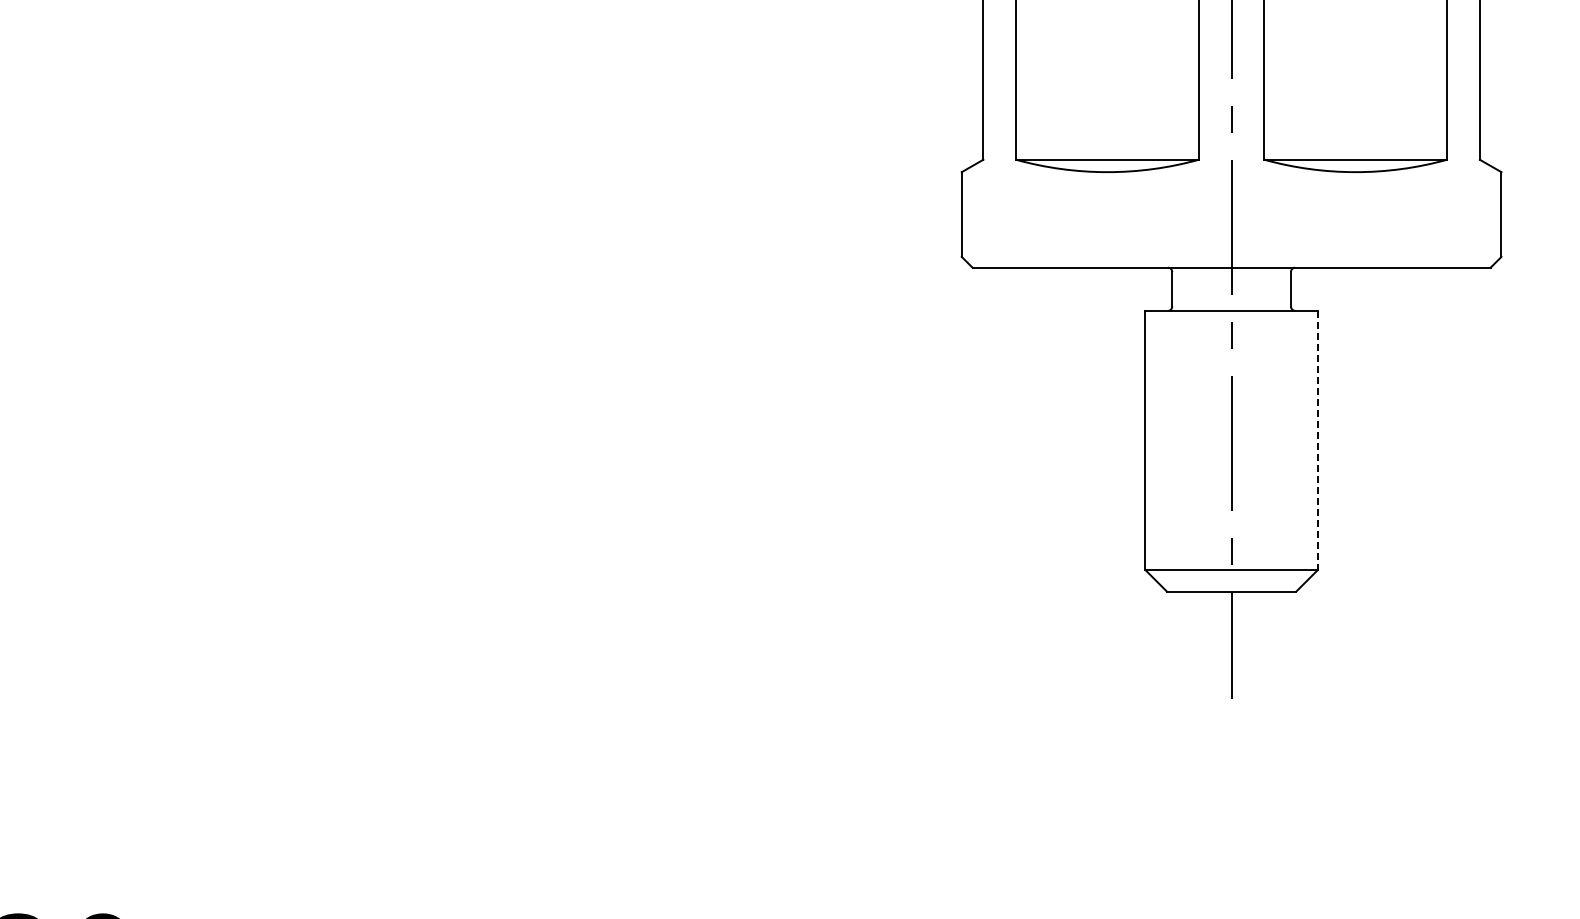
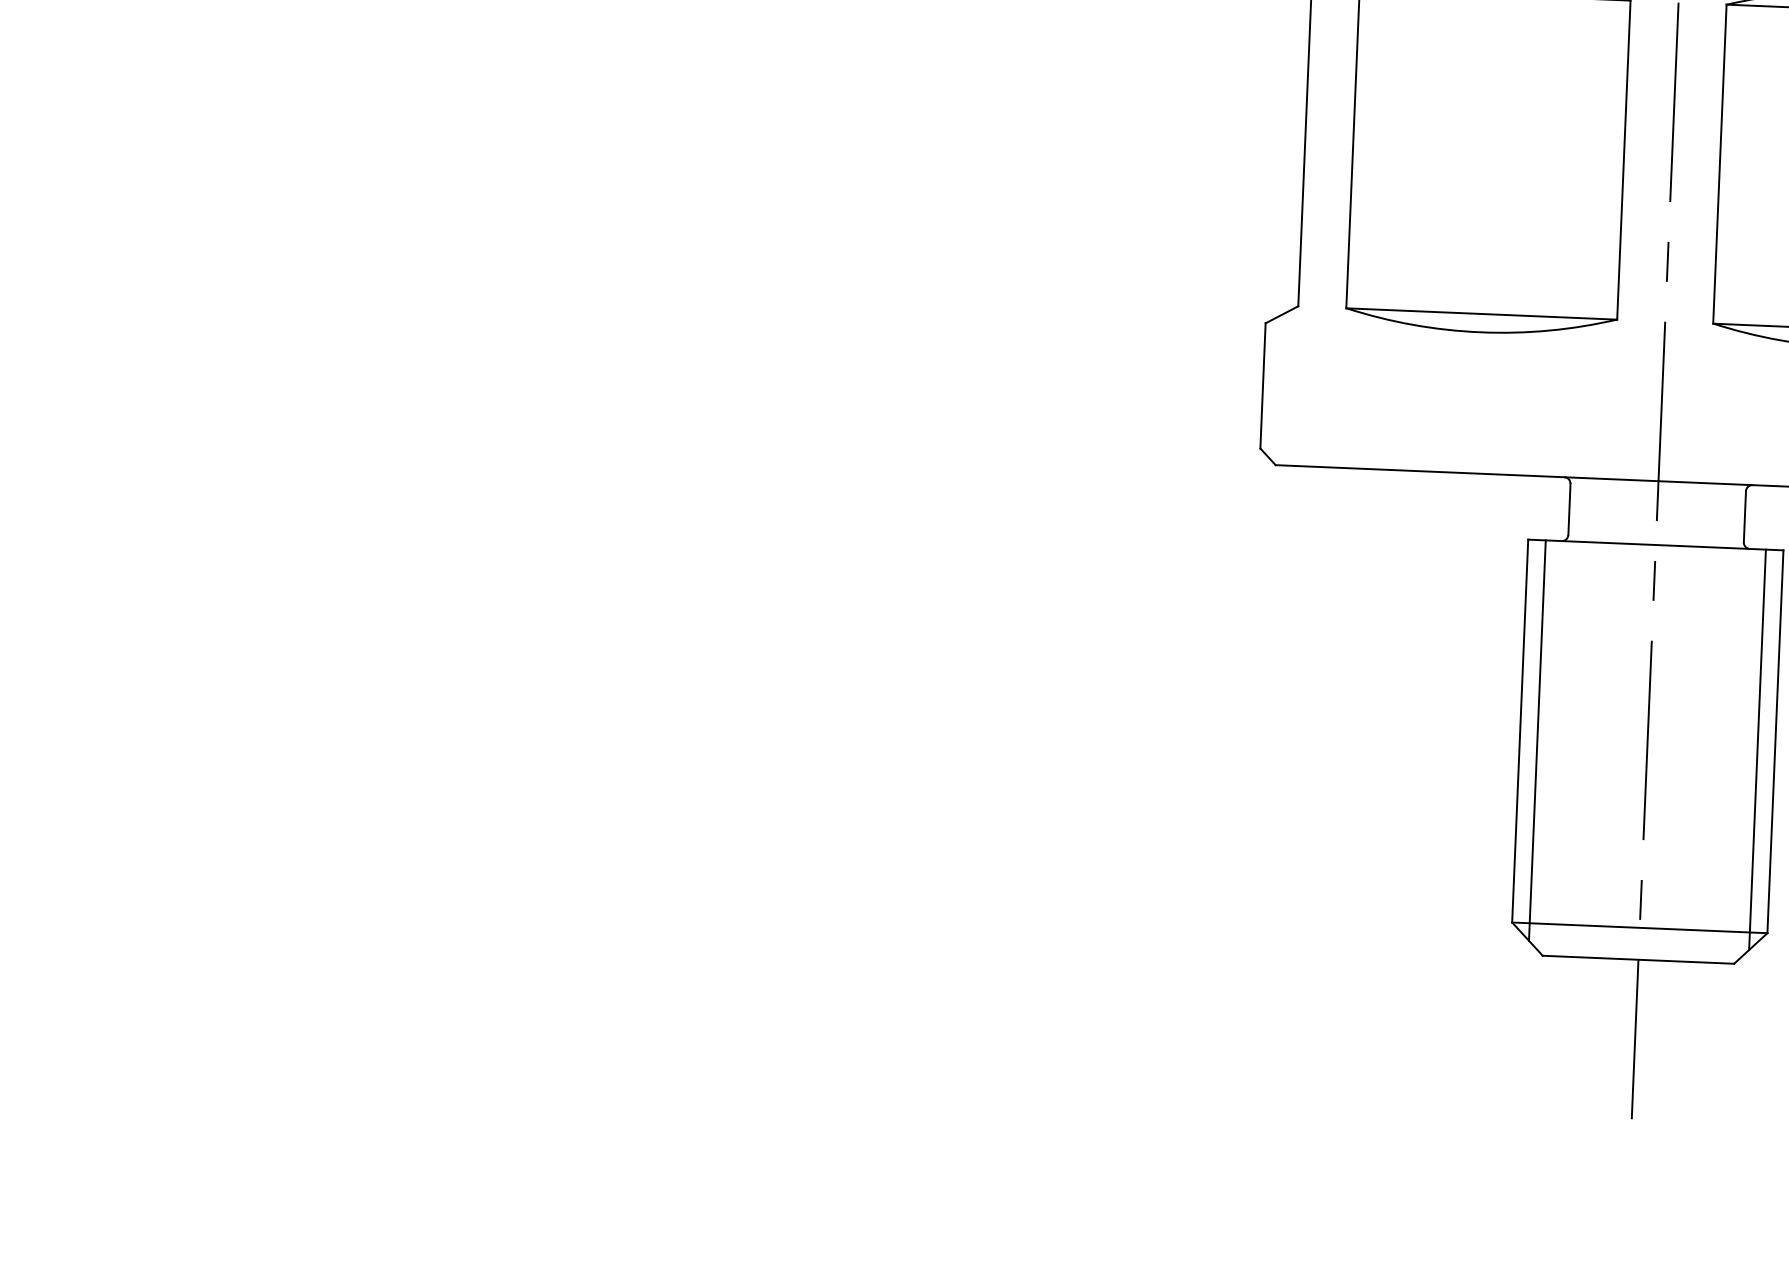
line: (1317, 440) -> (1774, 741), dashed -> solid
line: (1157, 445) -> (1537, 739), added
line: (1306, 445) -> (1758, 748), added

